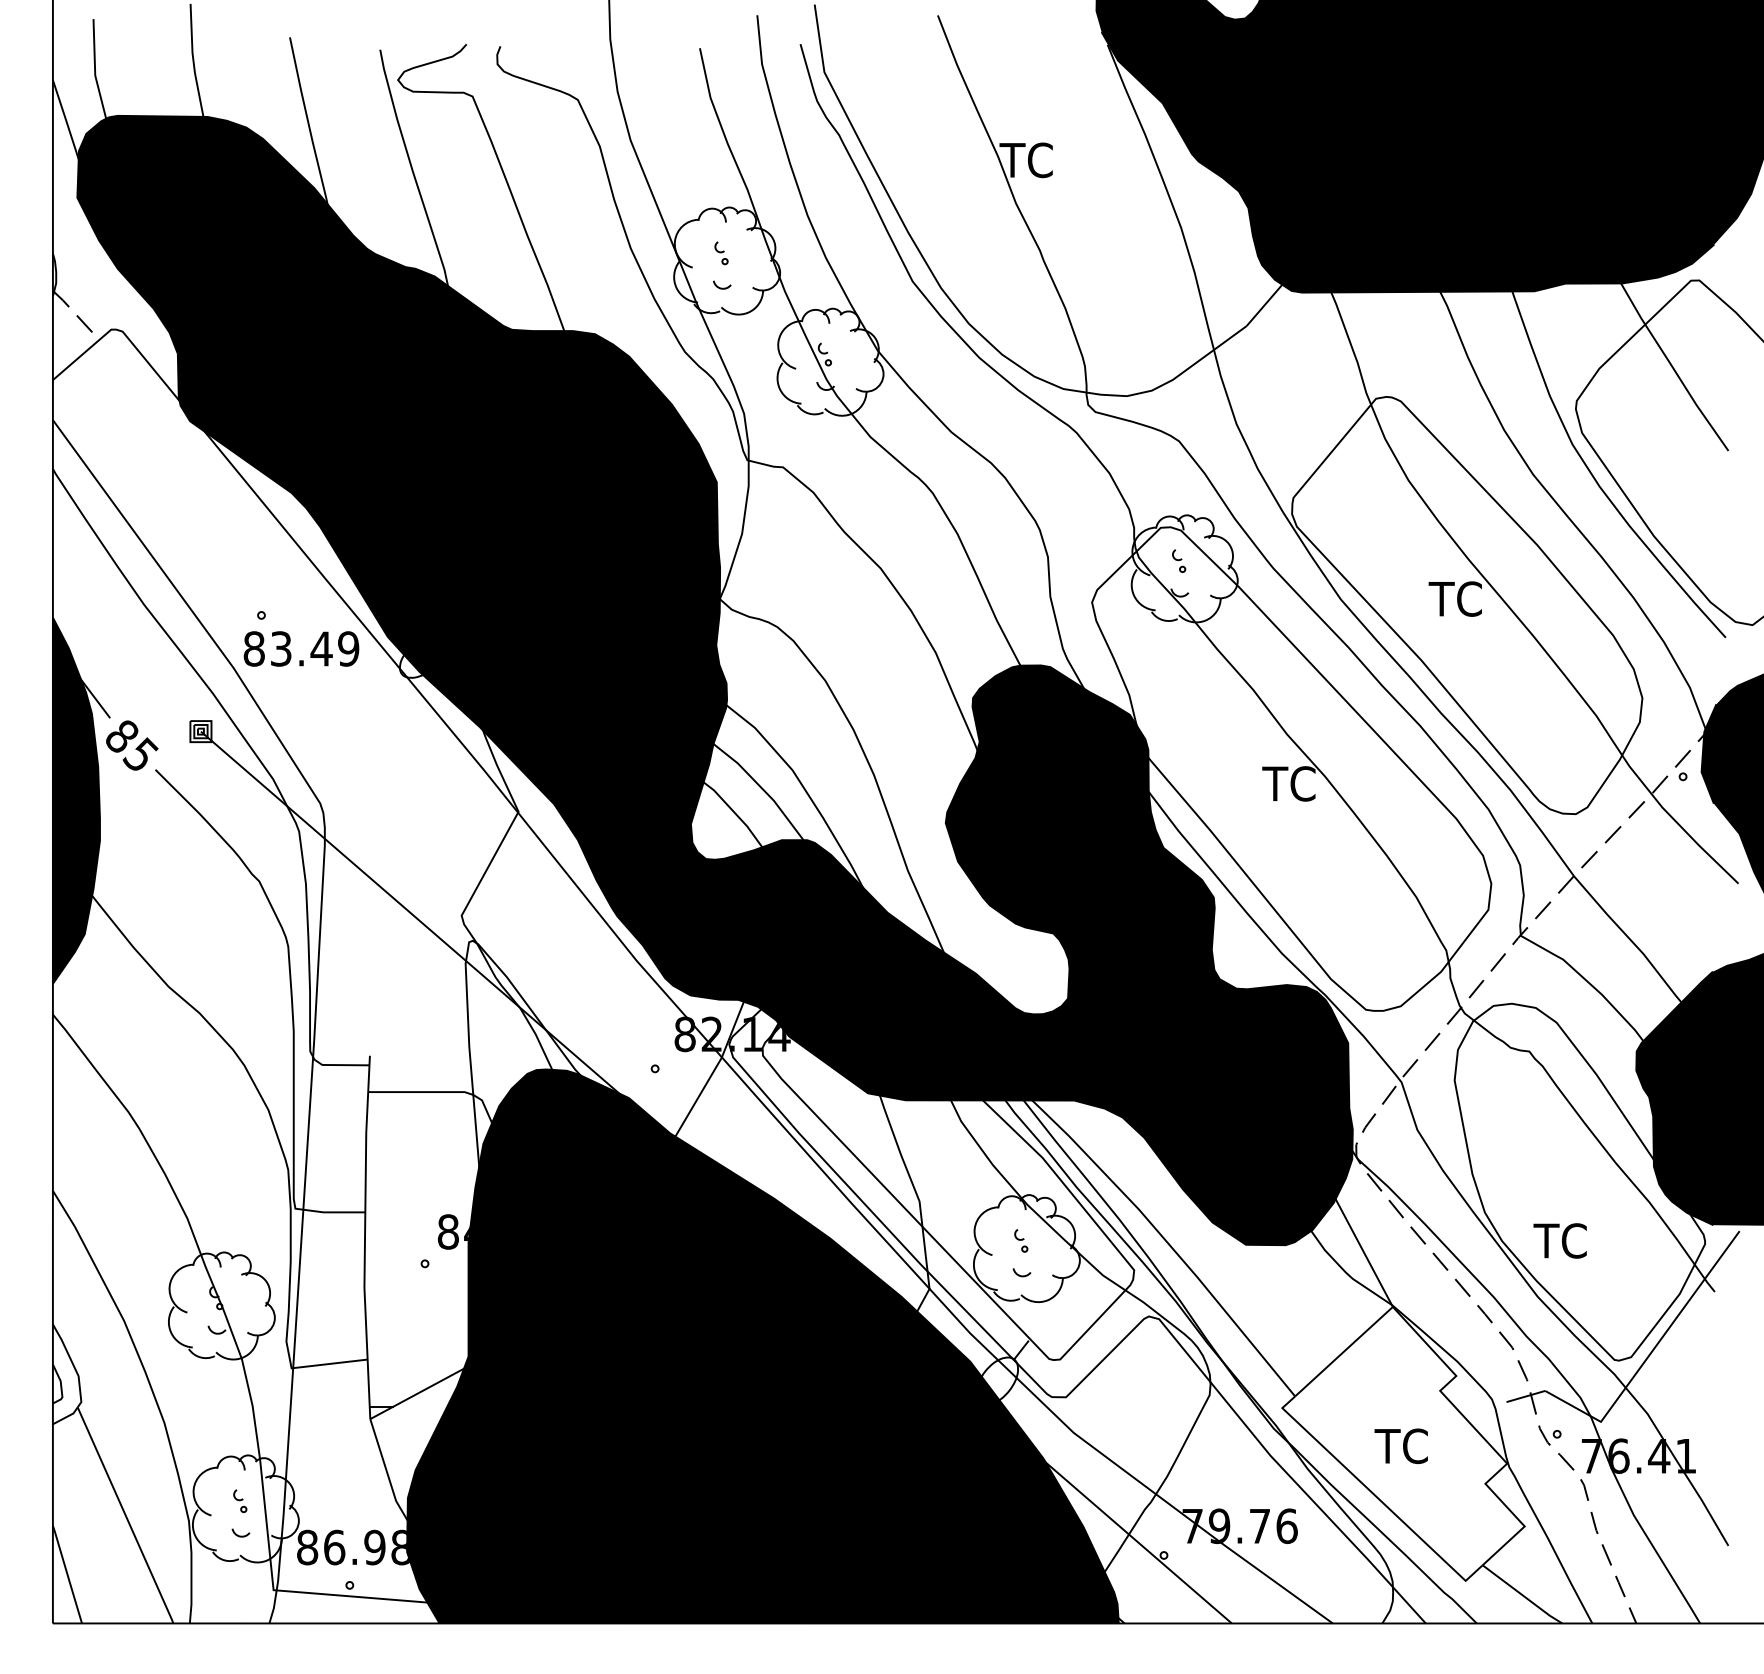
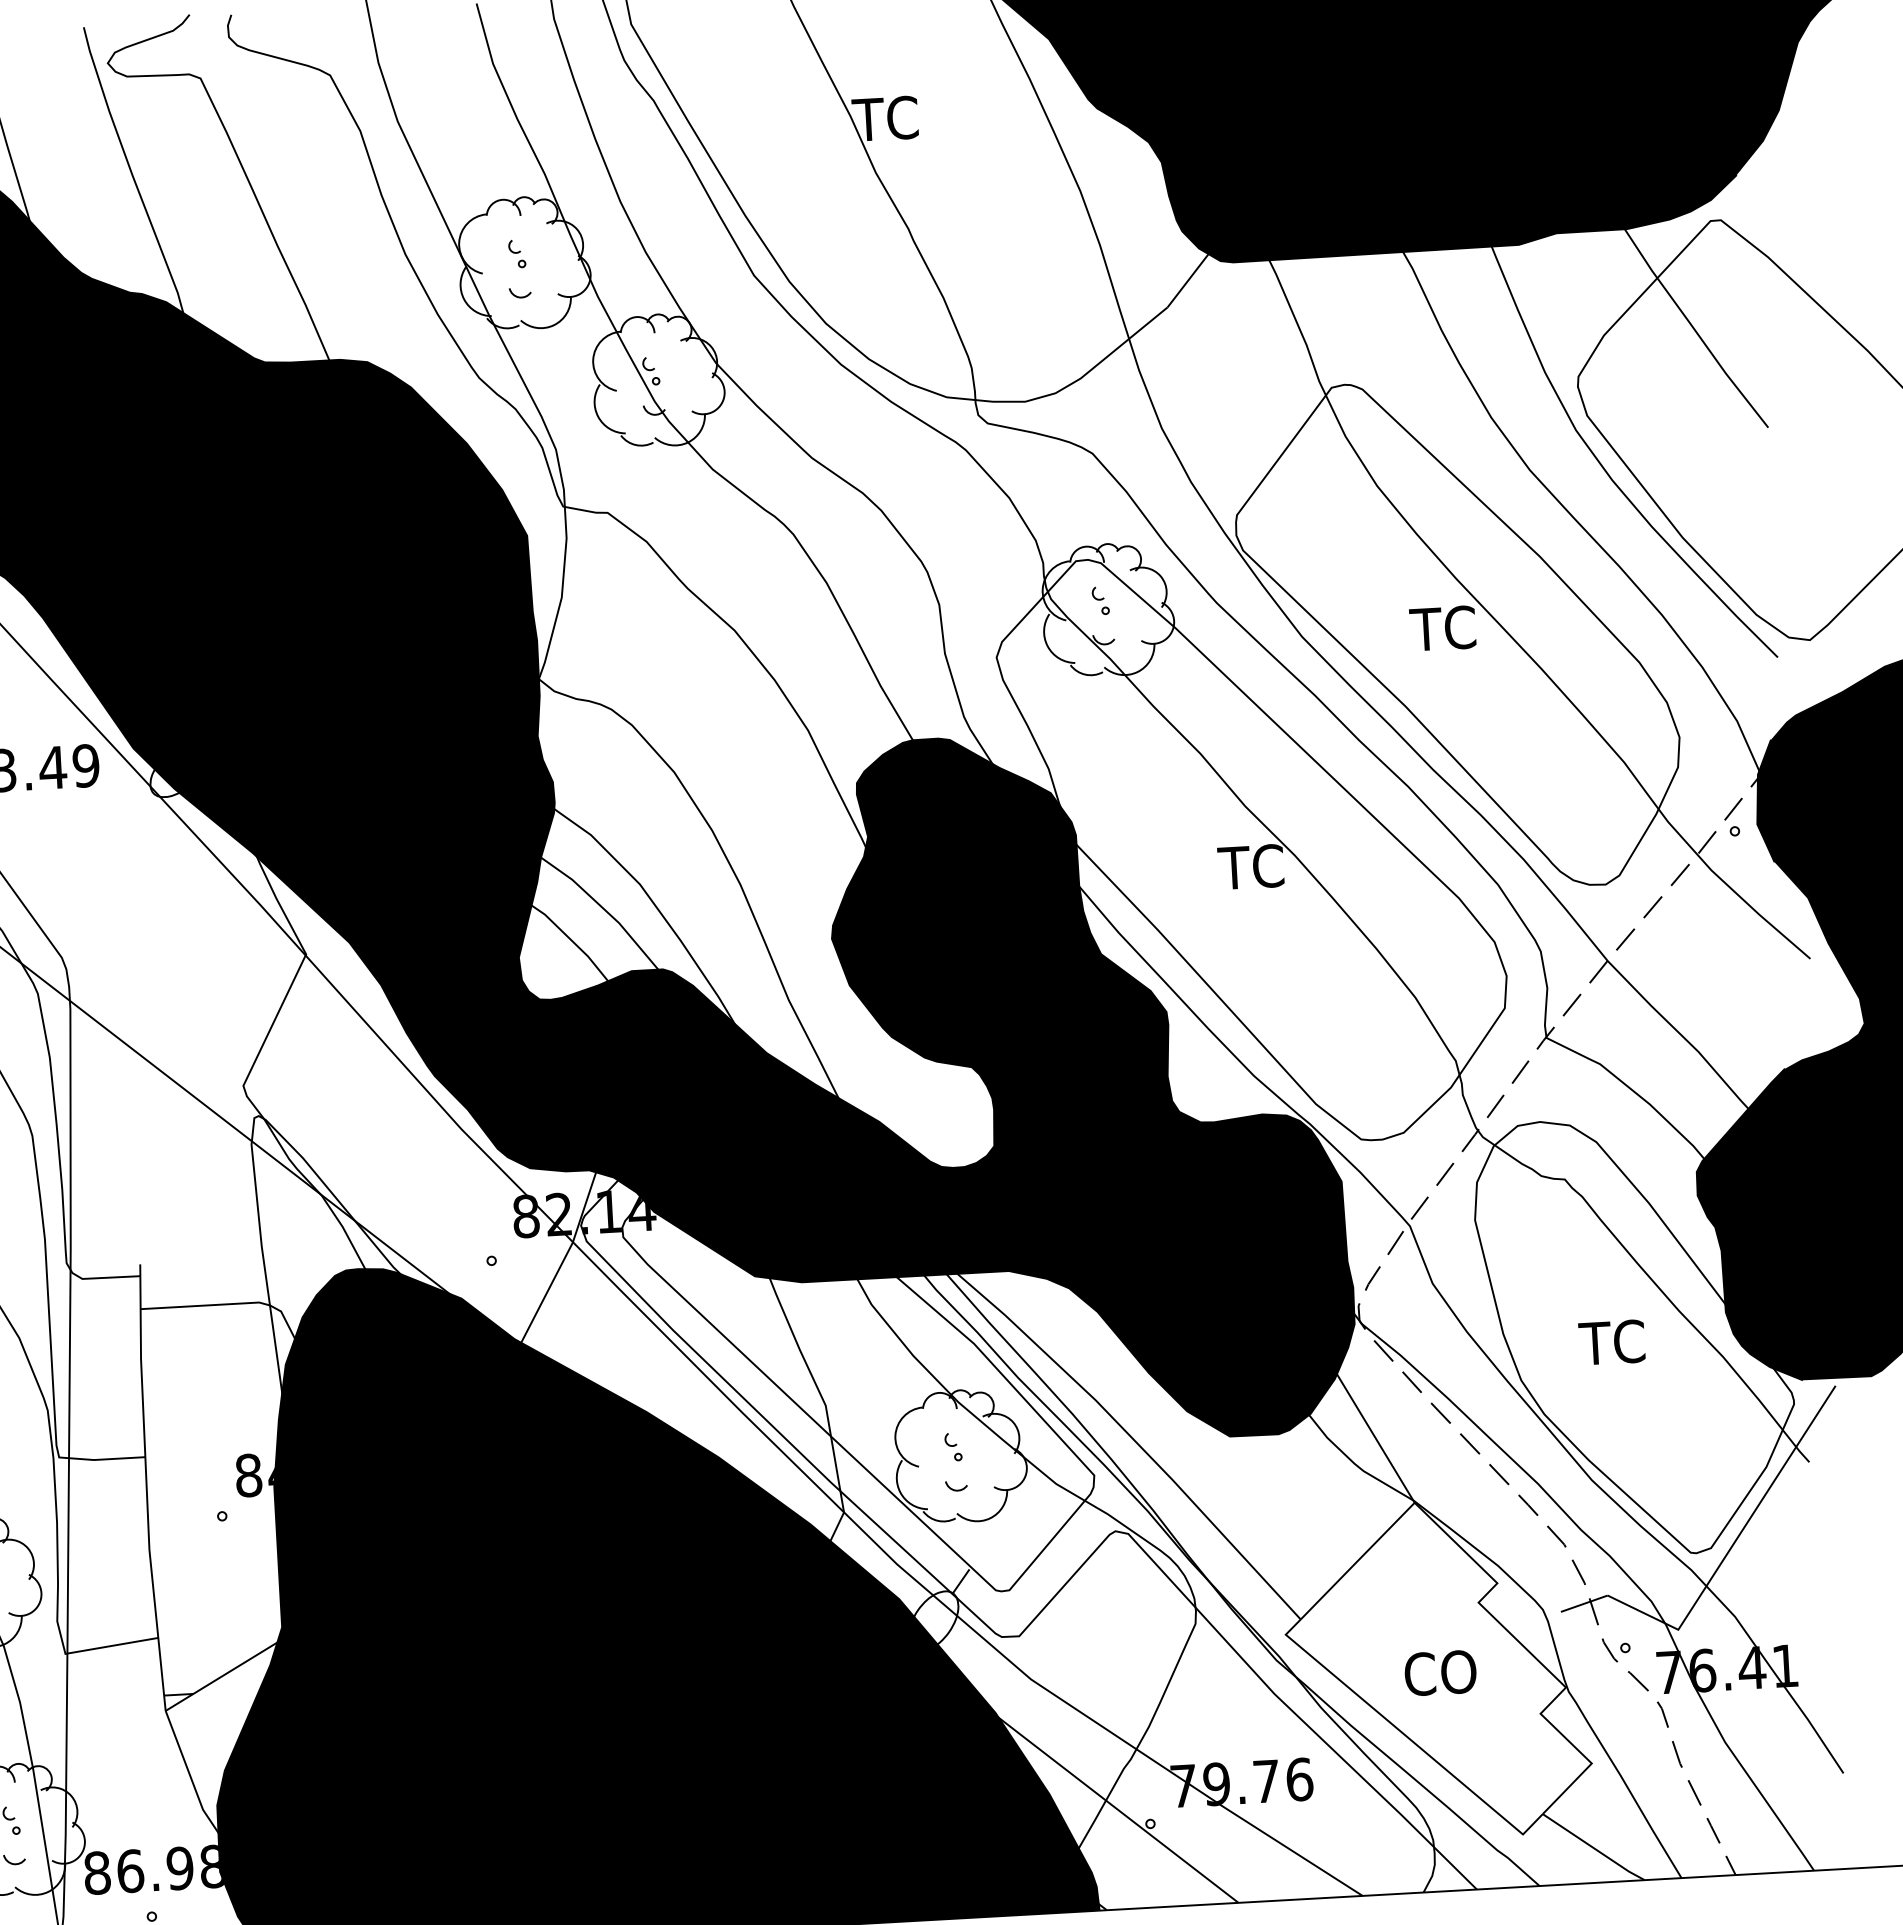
text: (1559, 1240) -> (1611, 1342), moved
text: (1404, 1446) -> (1438, 1673), TC -> CO

